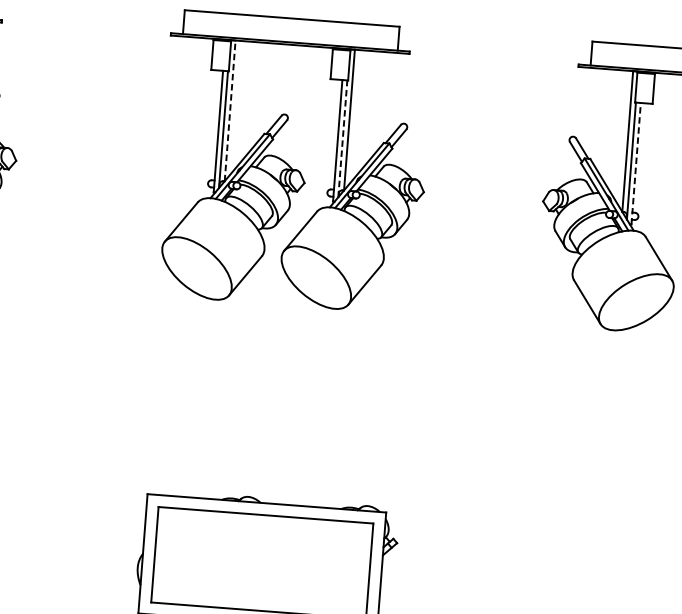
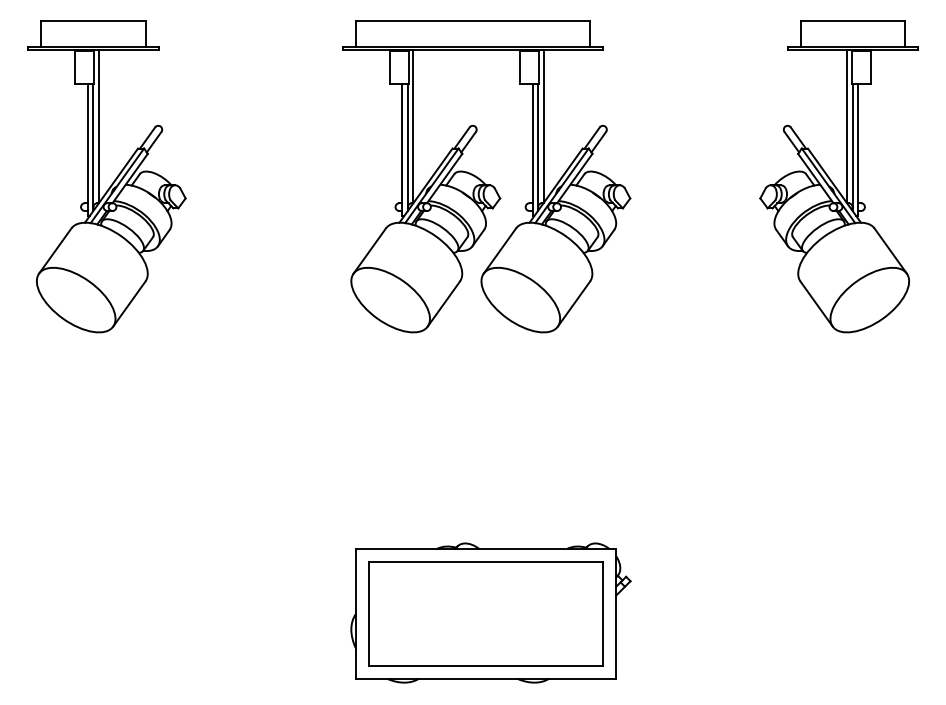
line: (230, 110) -> (413, 126), dashed -> solid
line: (342, 138) -> (537, 147), dashed -> solid
line: (636, 163) -> (858, 149), dashed -> solid

